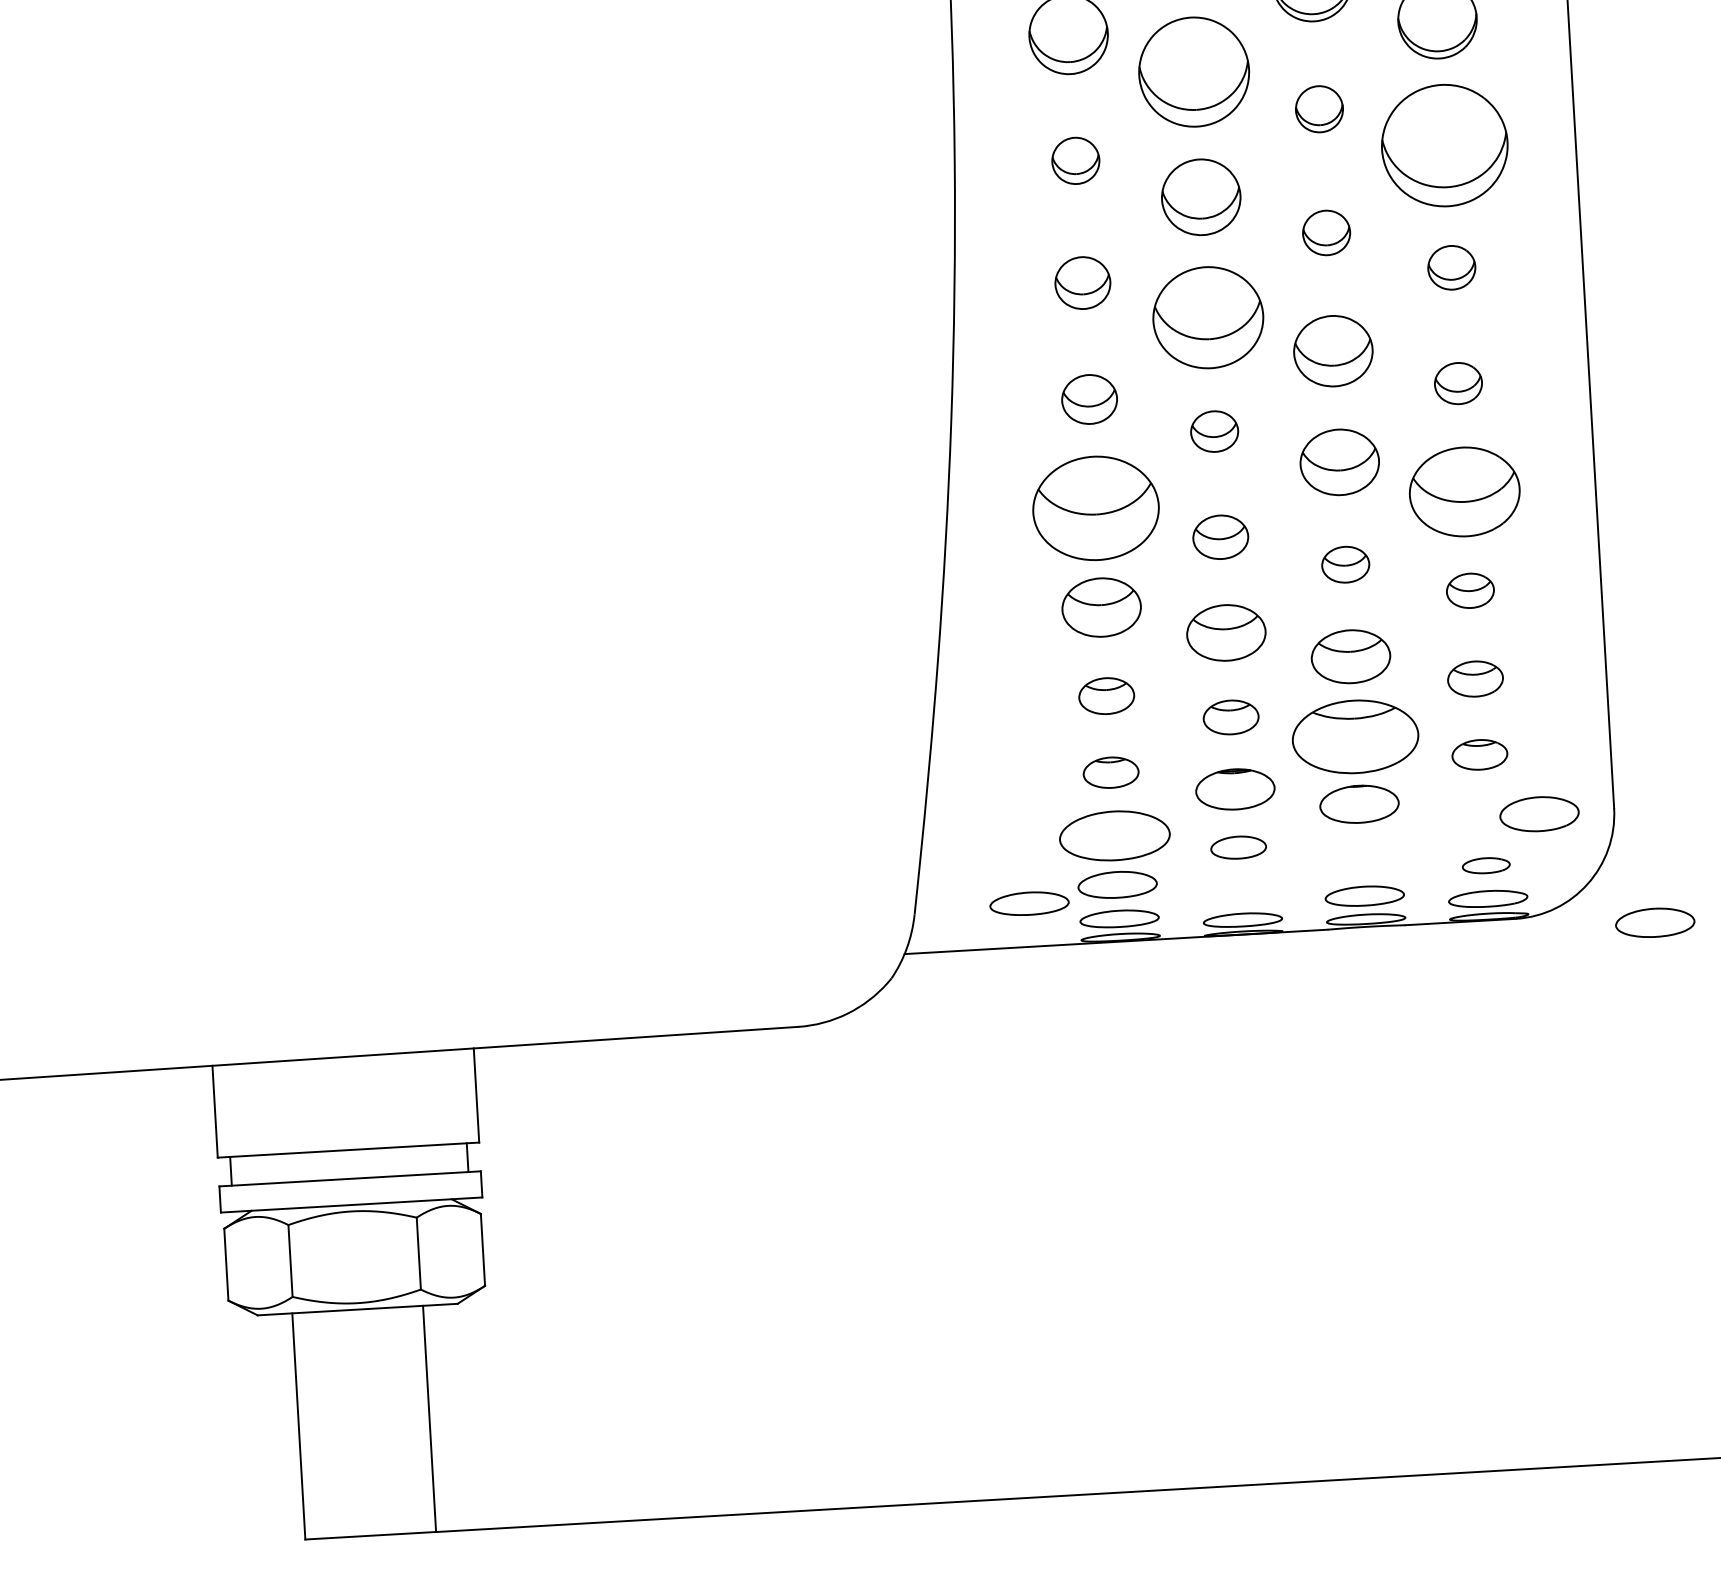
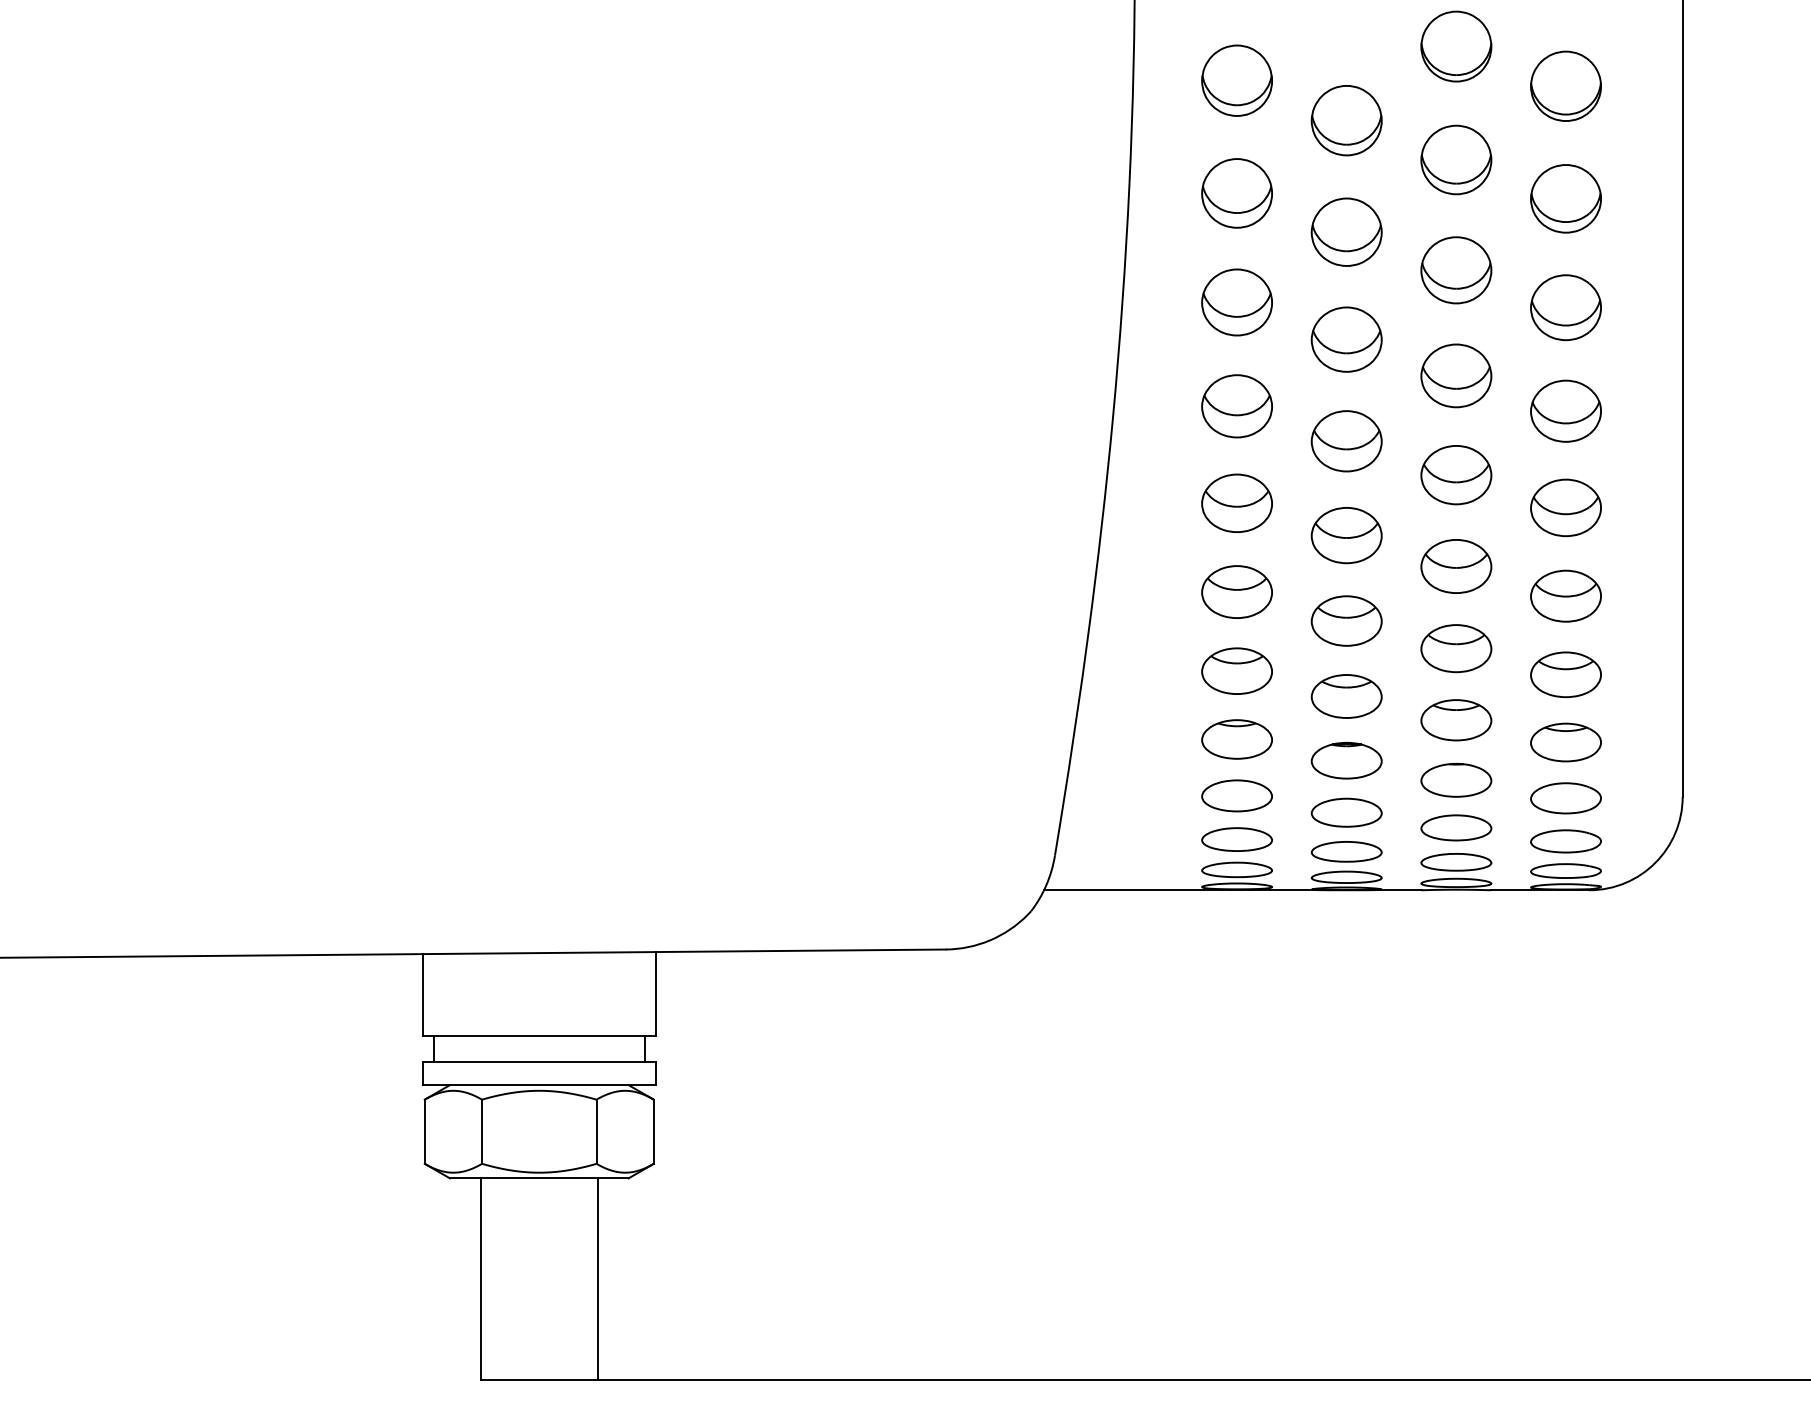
part: (1193, 72) -> (1346, 120), size x0.71
part: (1319, 108) -> (1456, 159), size x1.67
part: (1444, 145) -> (1565, 198), size x0.62
part: (1075, 161) -> (1236, 193), size x1.67
part: (1326, 233) -> (1456, 270), size x1.67
part: (1451, 267) -> (1565, 307), size x1.67
part: (1082, 283) -> (1236, 302), size x1.43
part: (1207, 317) -> (1346, 339), size x0.71
part: (1457, 382) -> (1565, 410), size x1.67
part: (1088, 399) -> (1236, 406), size x1.43
part: (1214, 431) -> (1346, 441), size x1.67
part: (1464, 491) -> (1565, 507), size x0.71
part: (1095, 507) -> (1236, 502), size x0.62
part: (1220, 537) -> (1346, 535), size x1.43
part: (1345, 564) -> (1456, 566), size x1.67
part: (1469, 590) -> (1565, 595), size x1.67
part: (1474, 678) -> (1565, 674), size x1.43
part: (1106, 695) -> (1236, 670), size x1.43
part: (1230, 717) -> (1346, 696), size x1.43
part: (1355, 737) -> (1456, 720), size x0.62
part: (1479, 754) -> (1565, 742), size x1.43
part: (1110, 772) -> (1236, 739), size x1.43
part: (1538, 814) -> (1565, 798), moved
part: (1114, 835) -> (1236, 795), size x0.71
part: (1238, 847) -> (1346, 812), size x1.43
part: (1485, 865) -> (1565, 841), size x1.67
part: (1029, 903) -> (1346, 851), moved
part: (1655, 922) -> (1456, 827), moved

